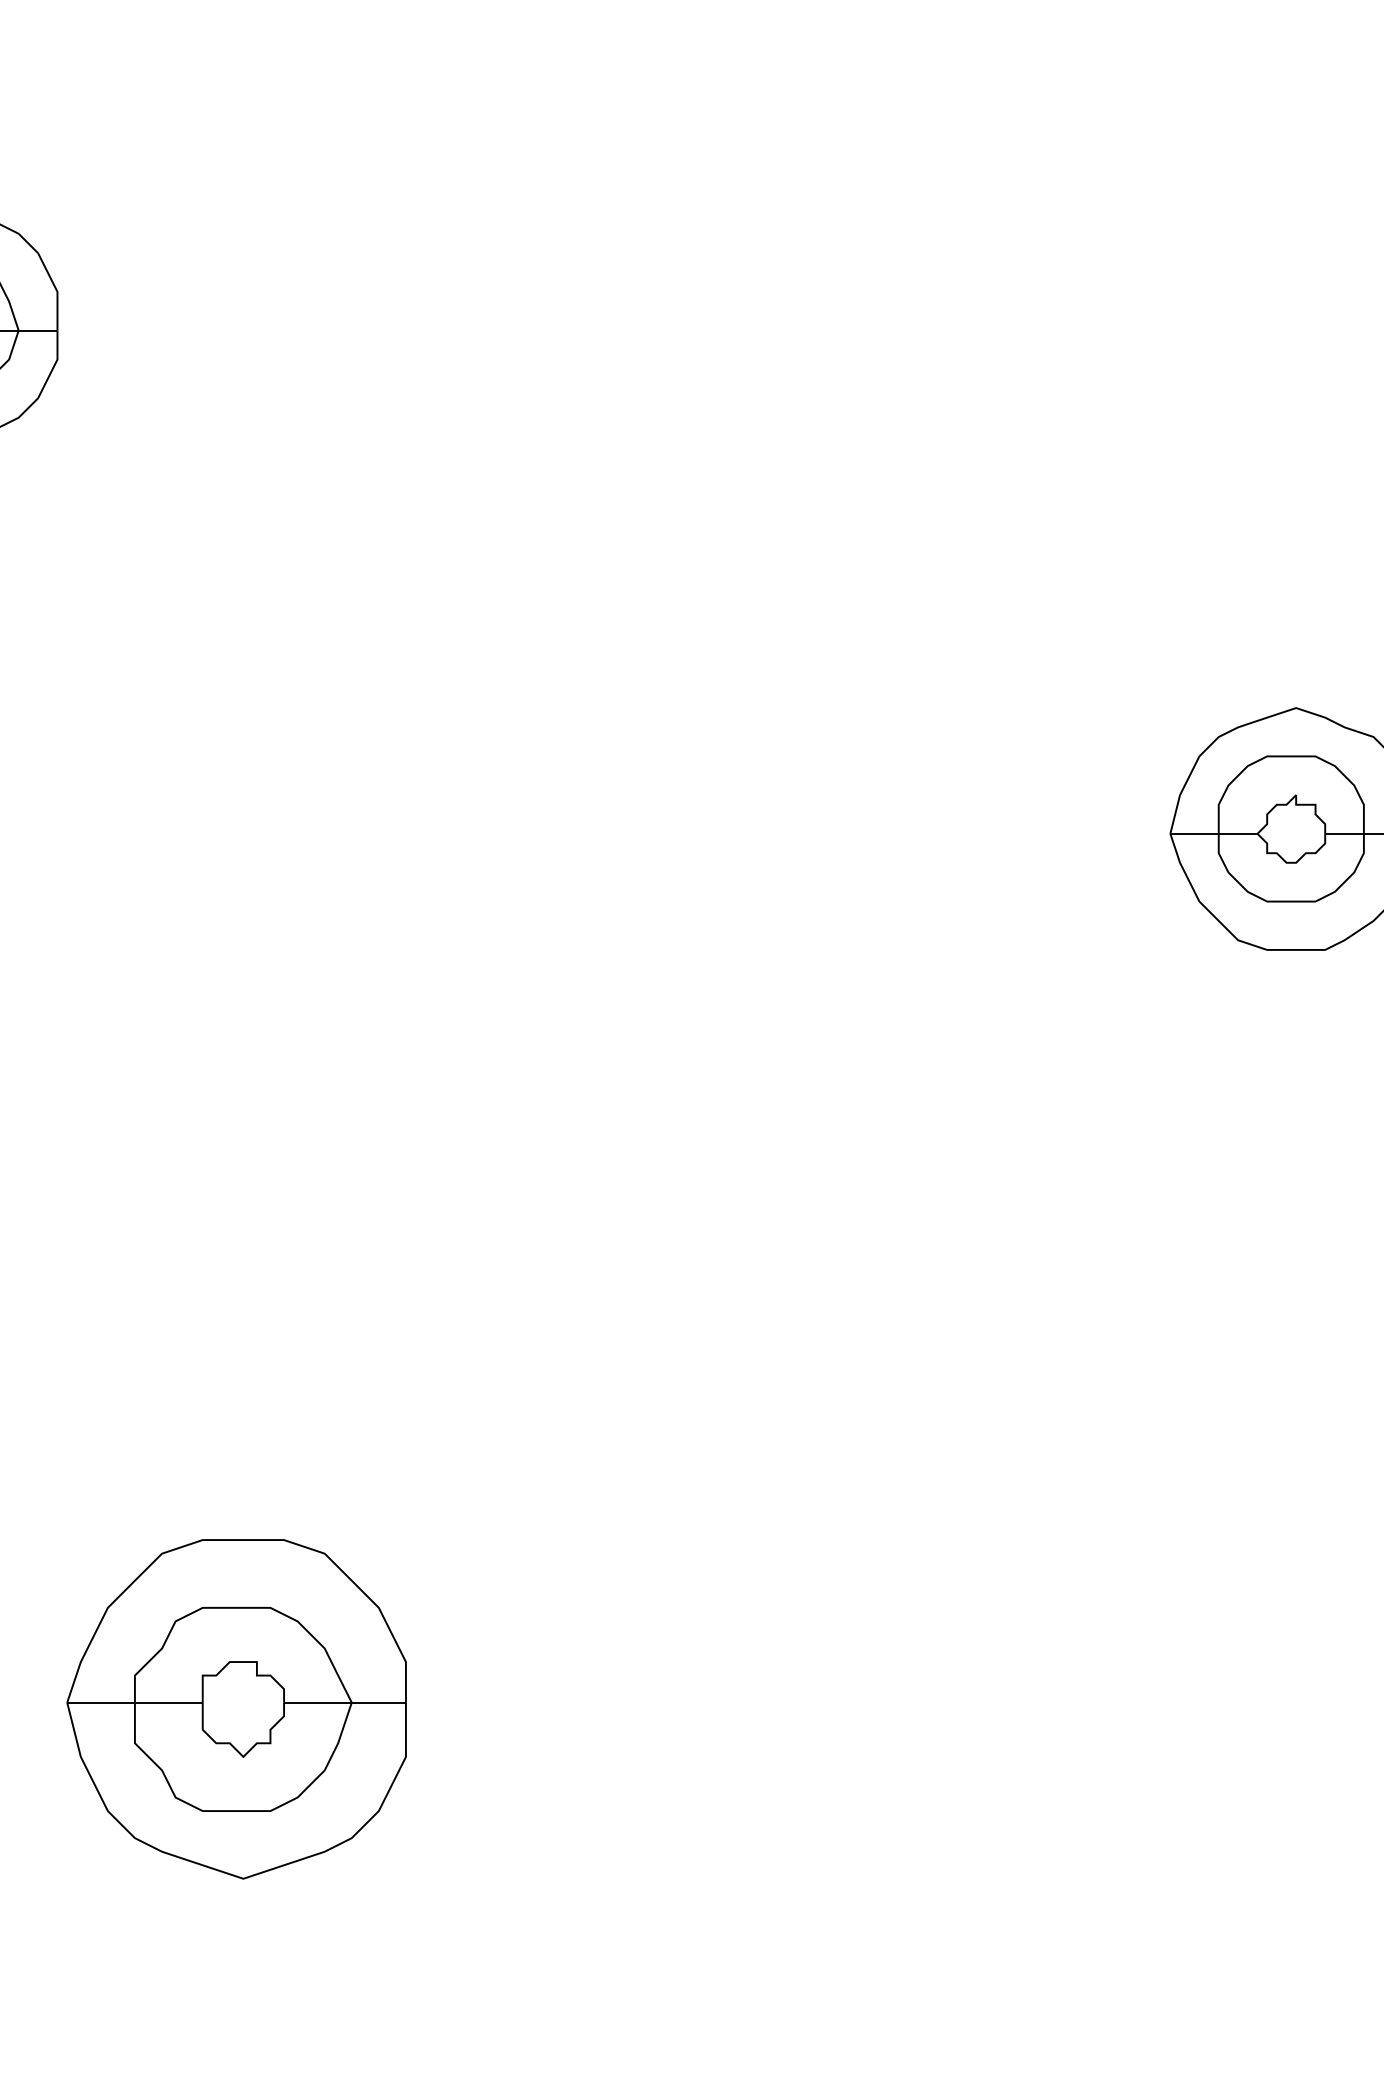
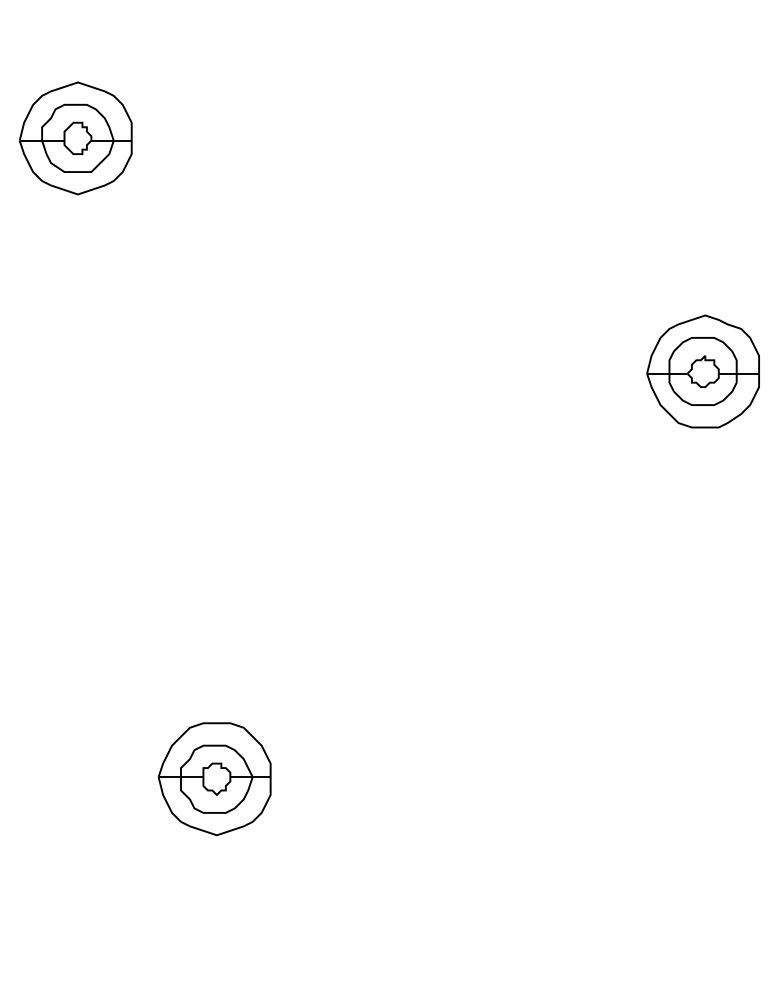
part: (236, 1710) -> (214, 779), size x0.71

